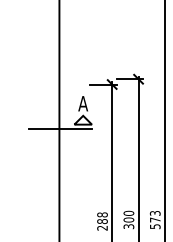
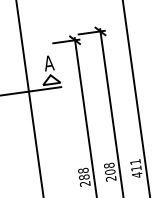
text: (128, 219) -> (109, 171), 300 -> 208
text: (154, 220) -> (135, 169), 573 -> 411

